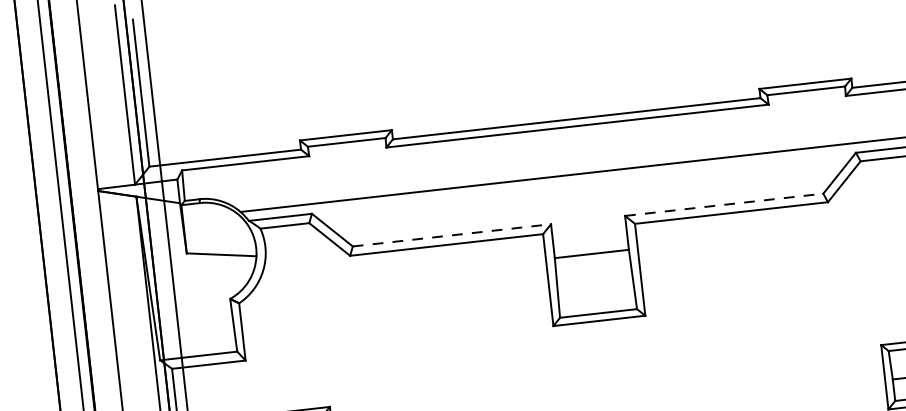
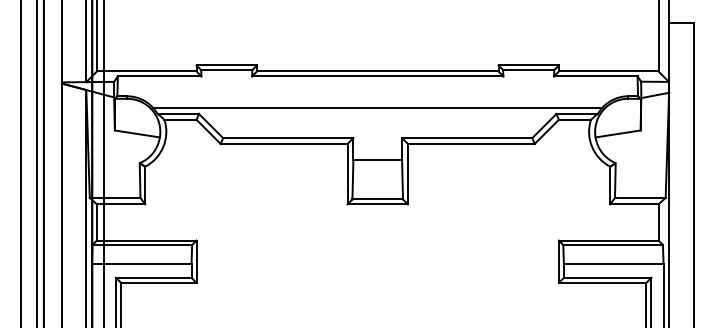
line: (724, 205) -> (467, 138), dashed -> solid
line: (452, 235) -> (288, 138), dashed -> solid

